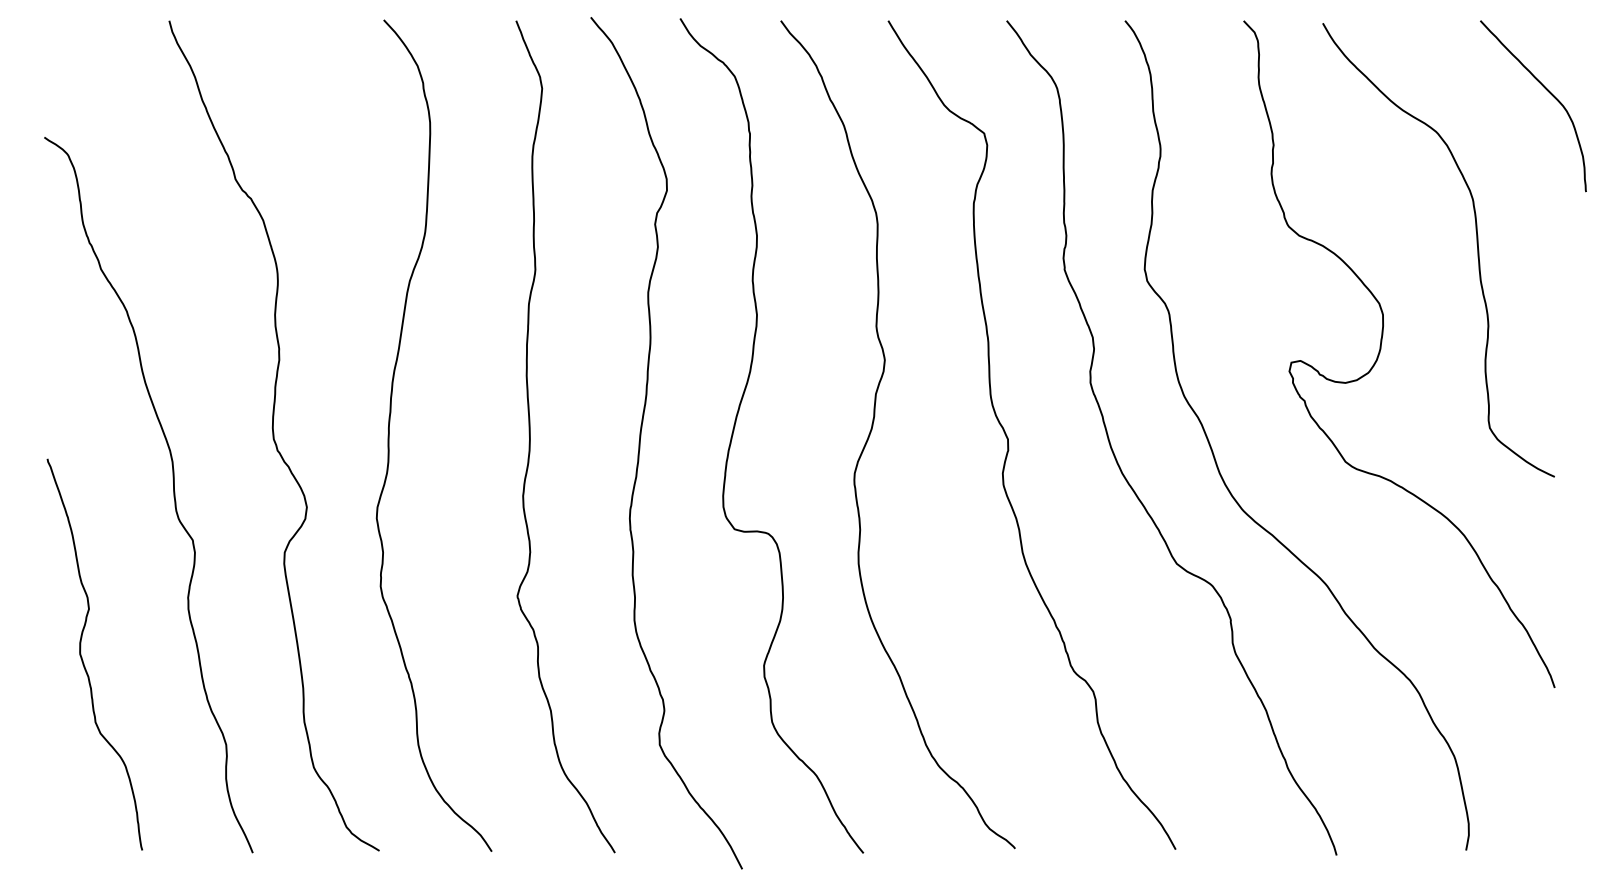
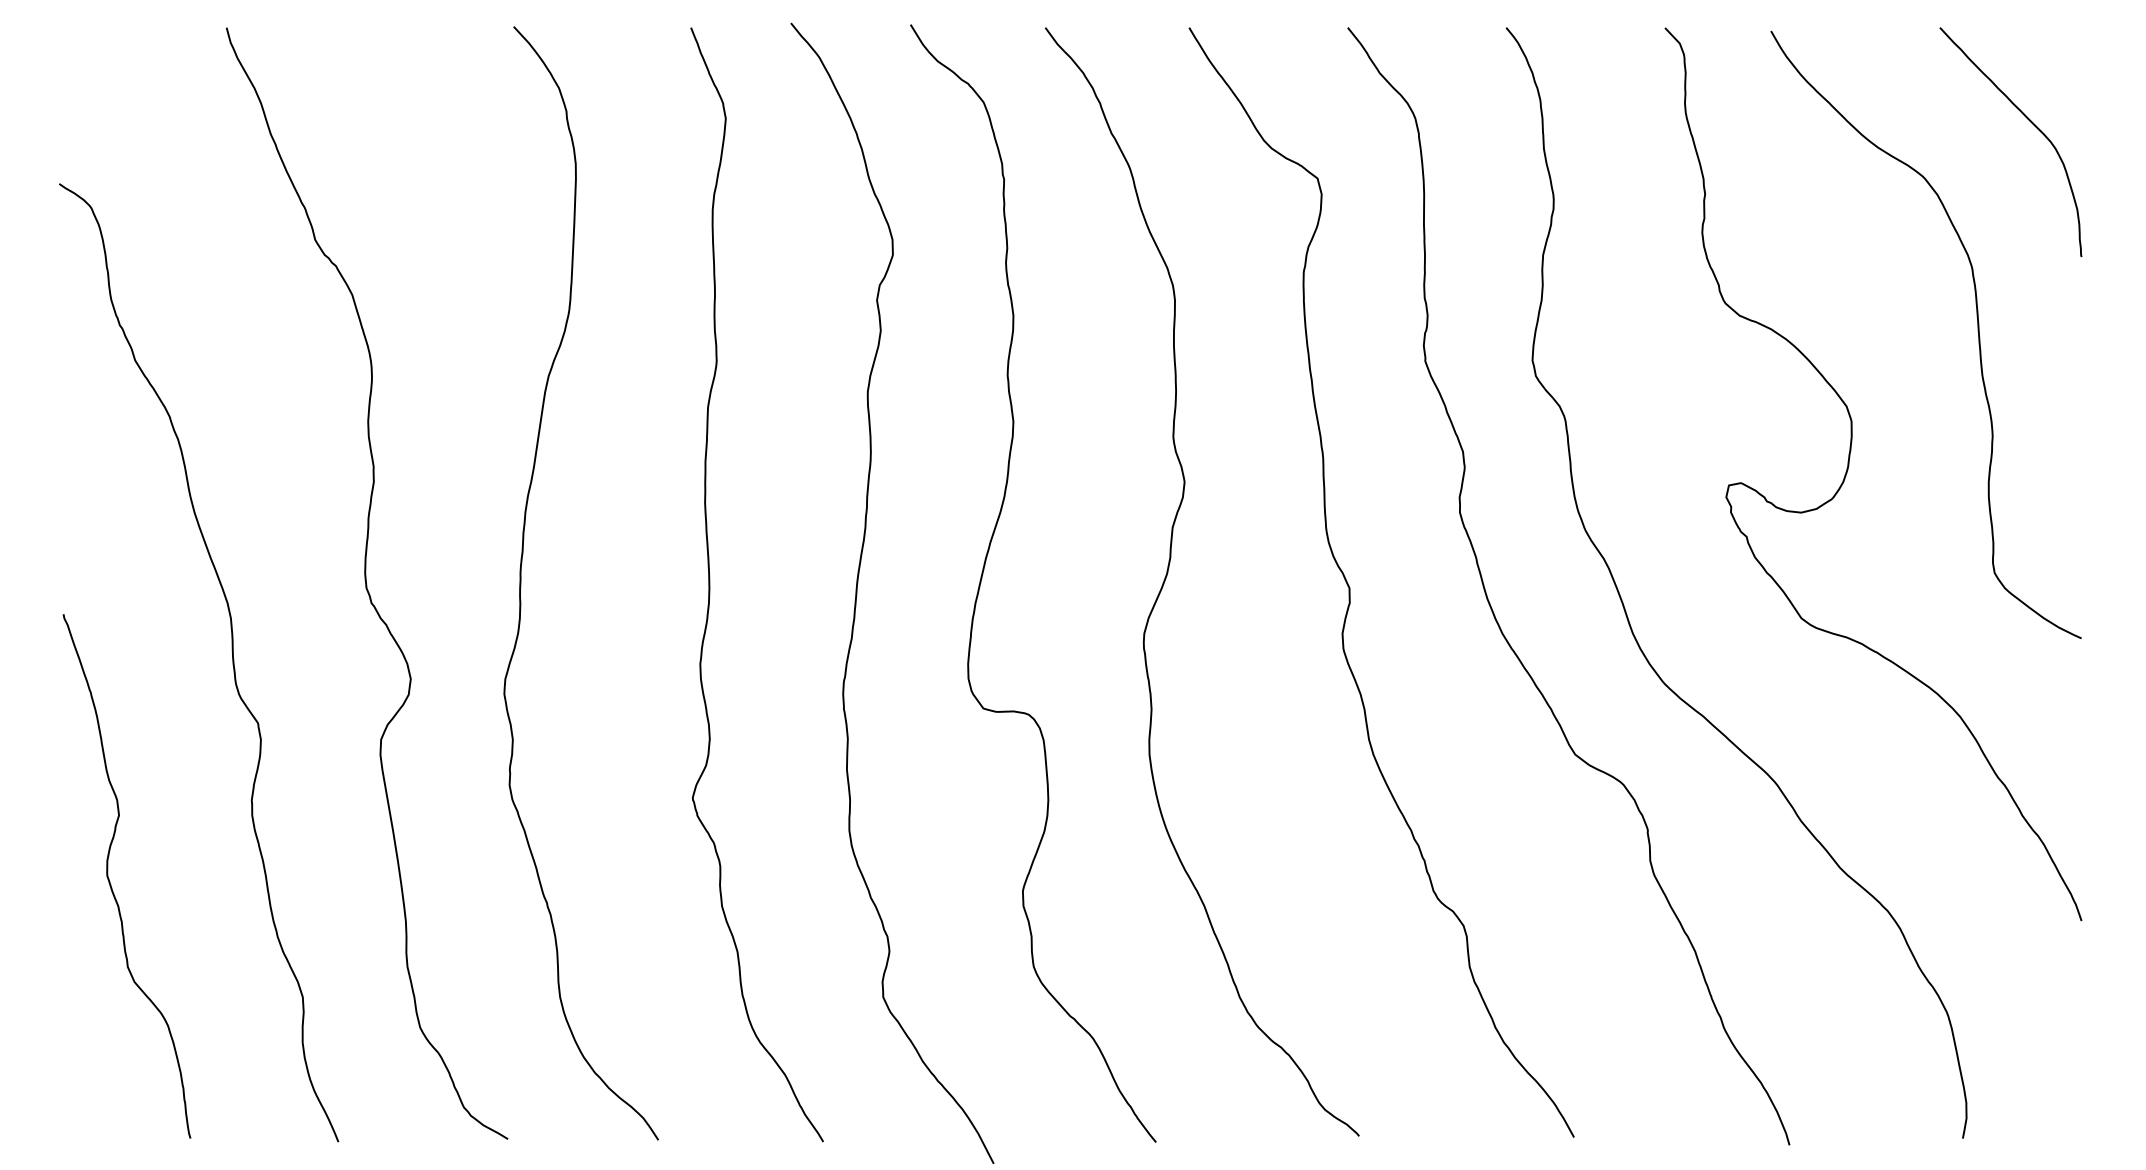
curve: (1548, 91) -> (2030, 122), moved

